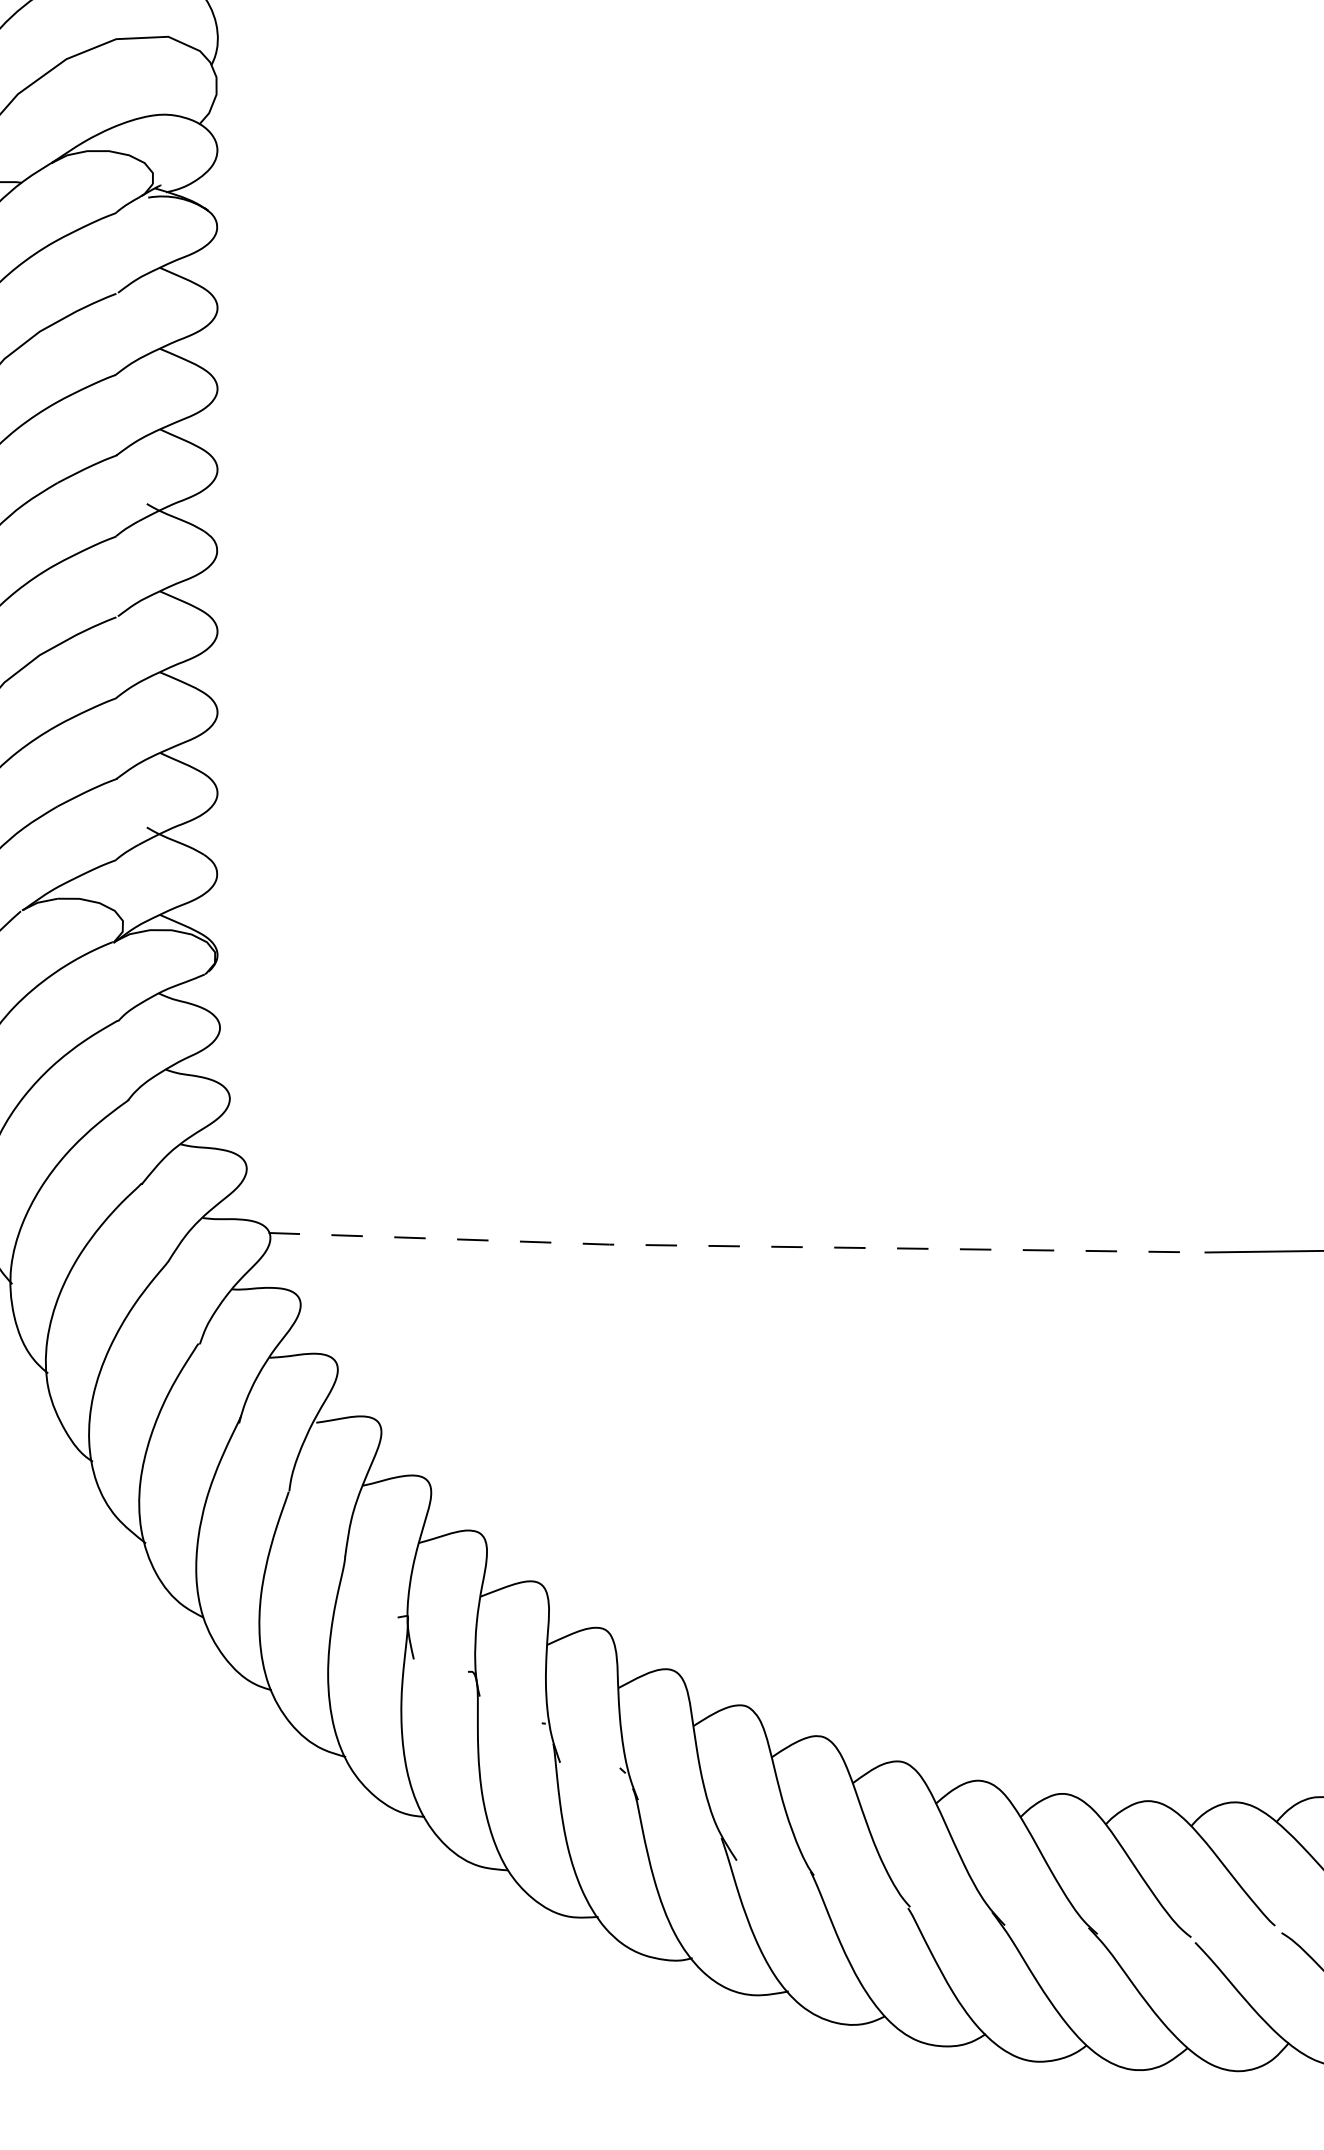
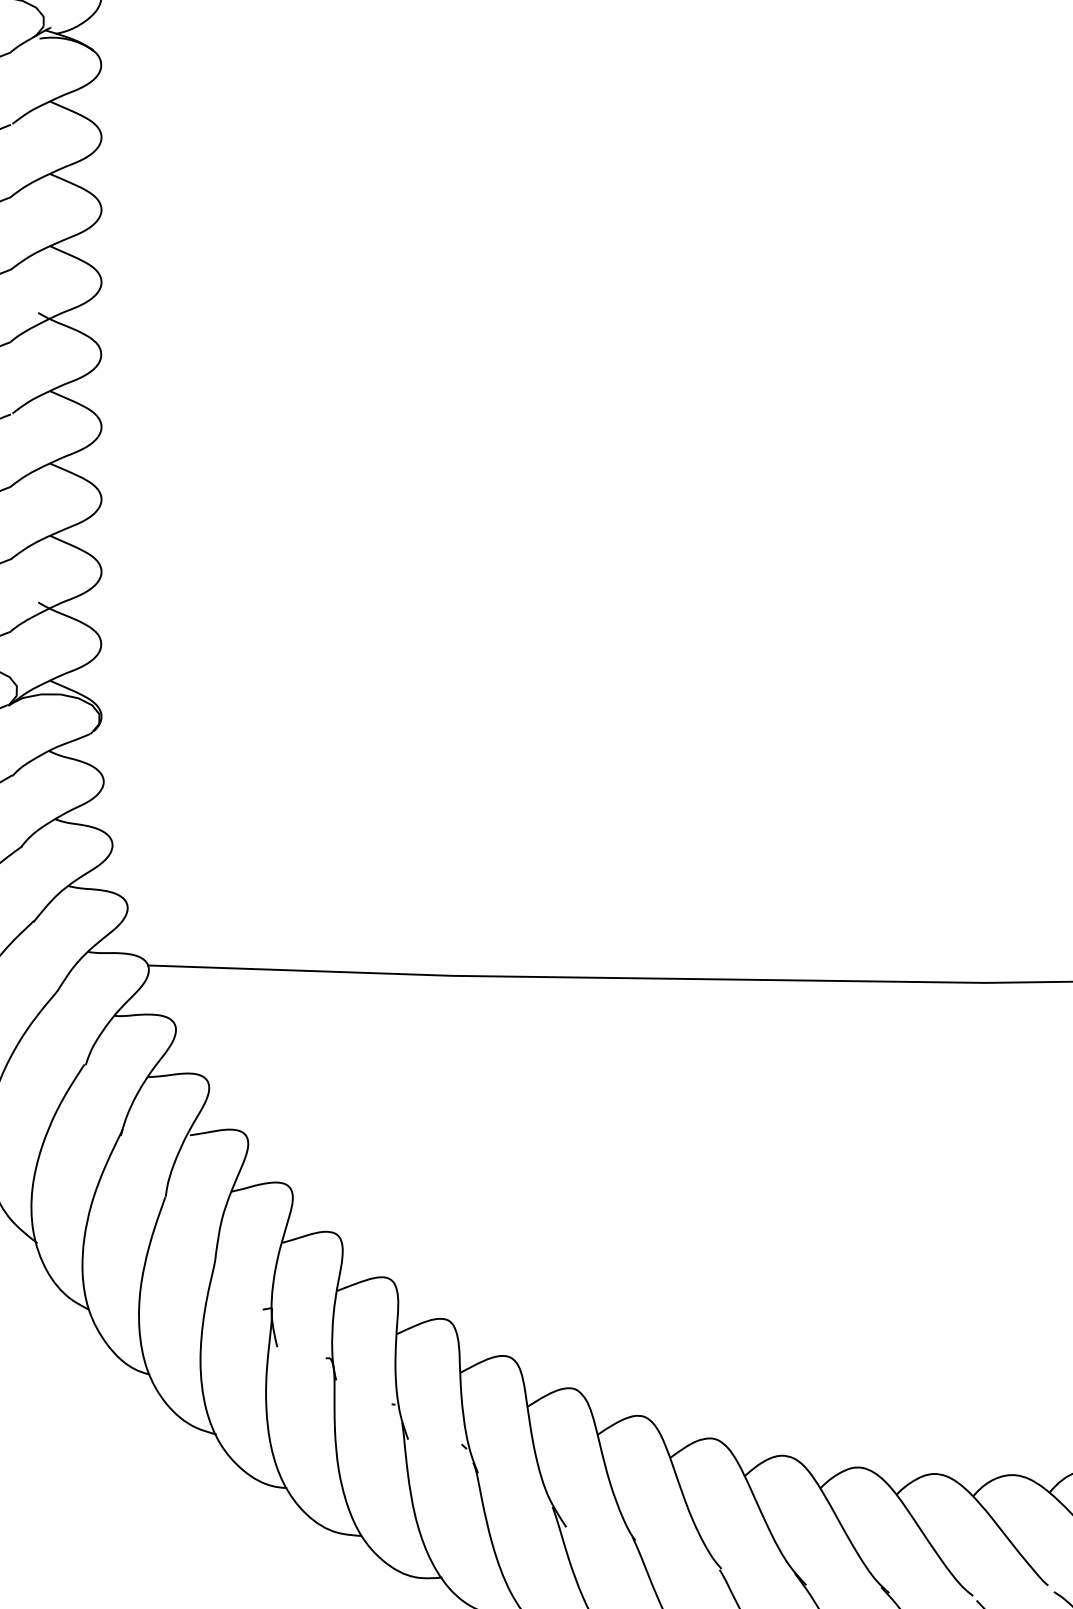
line: (736, 1246) -> (566, 977), dashed -> solid

